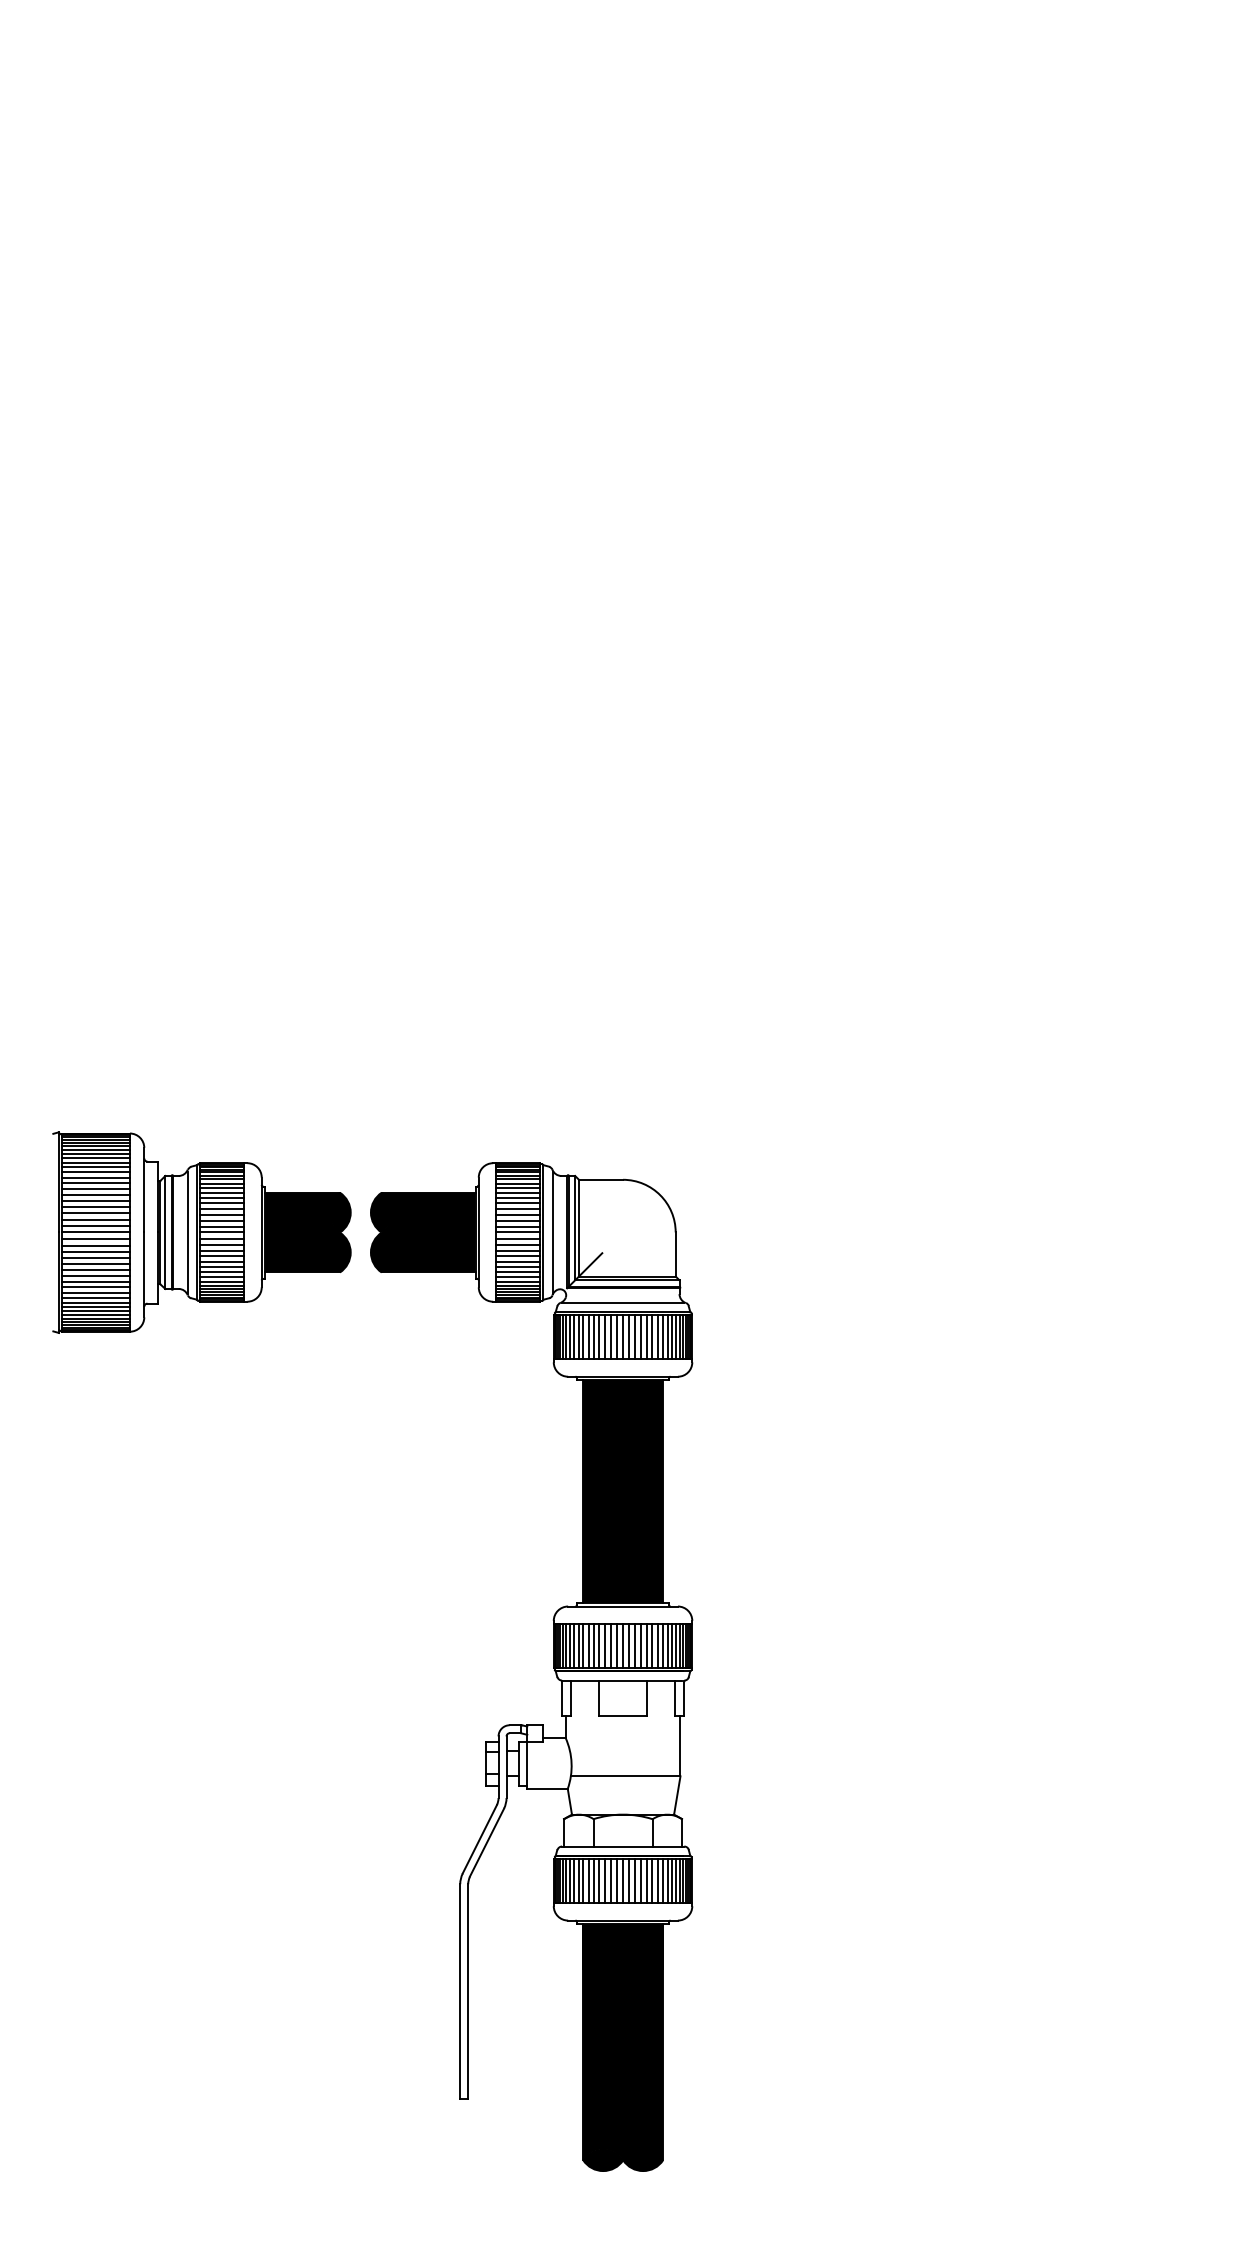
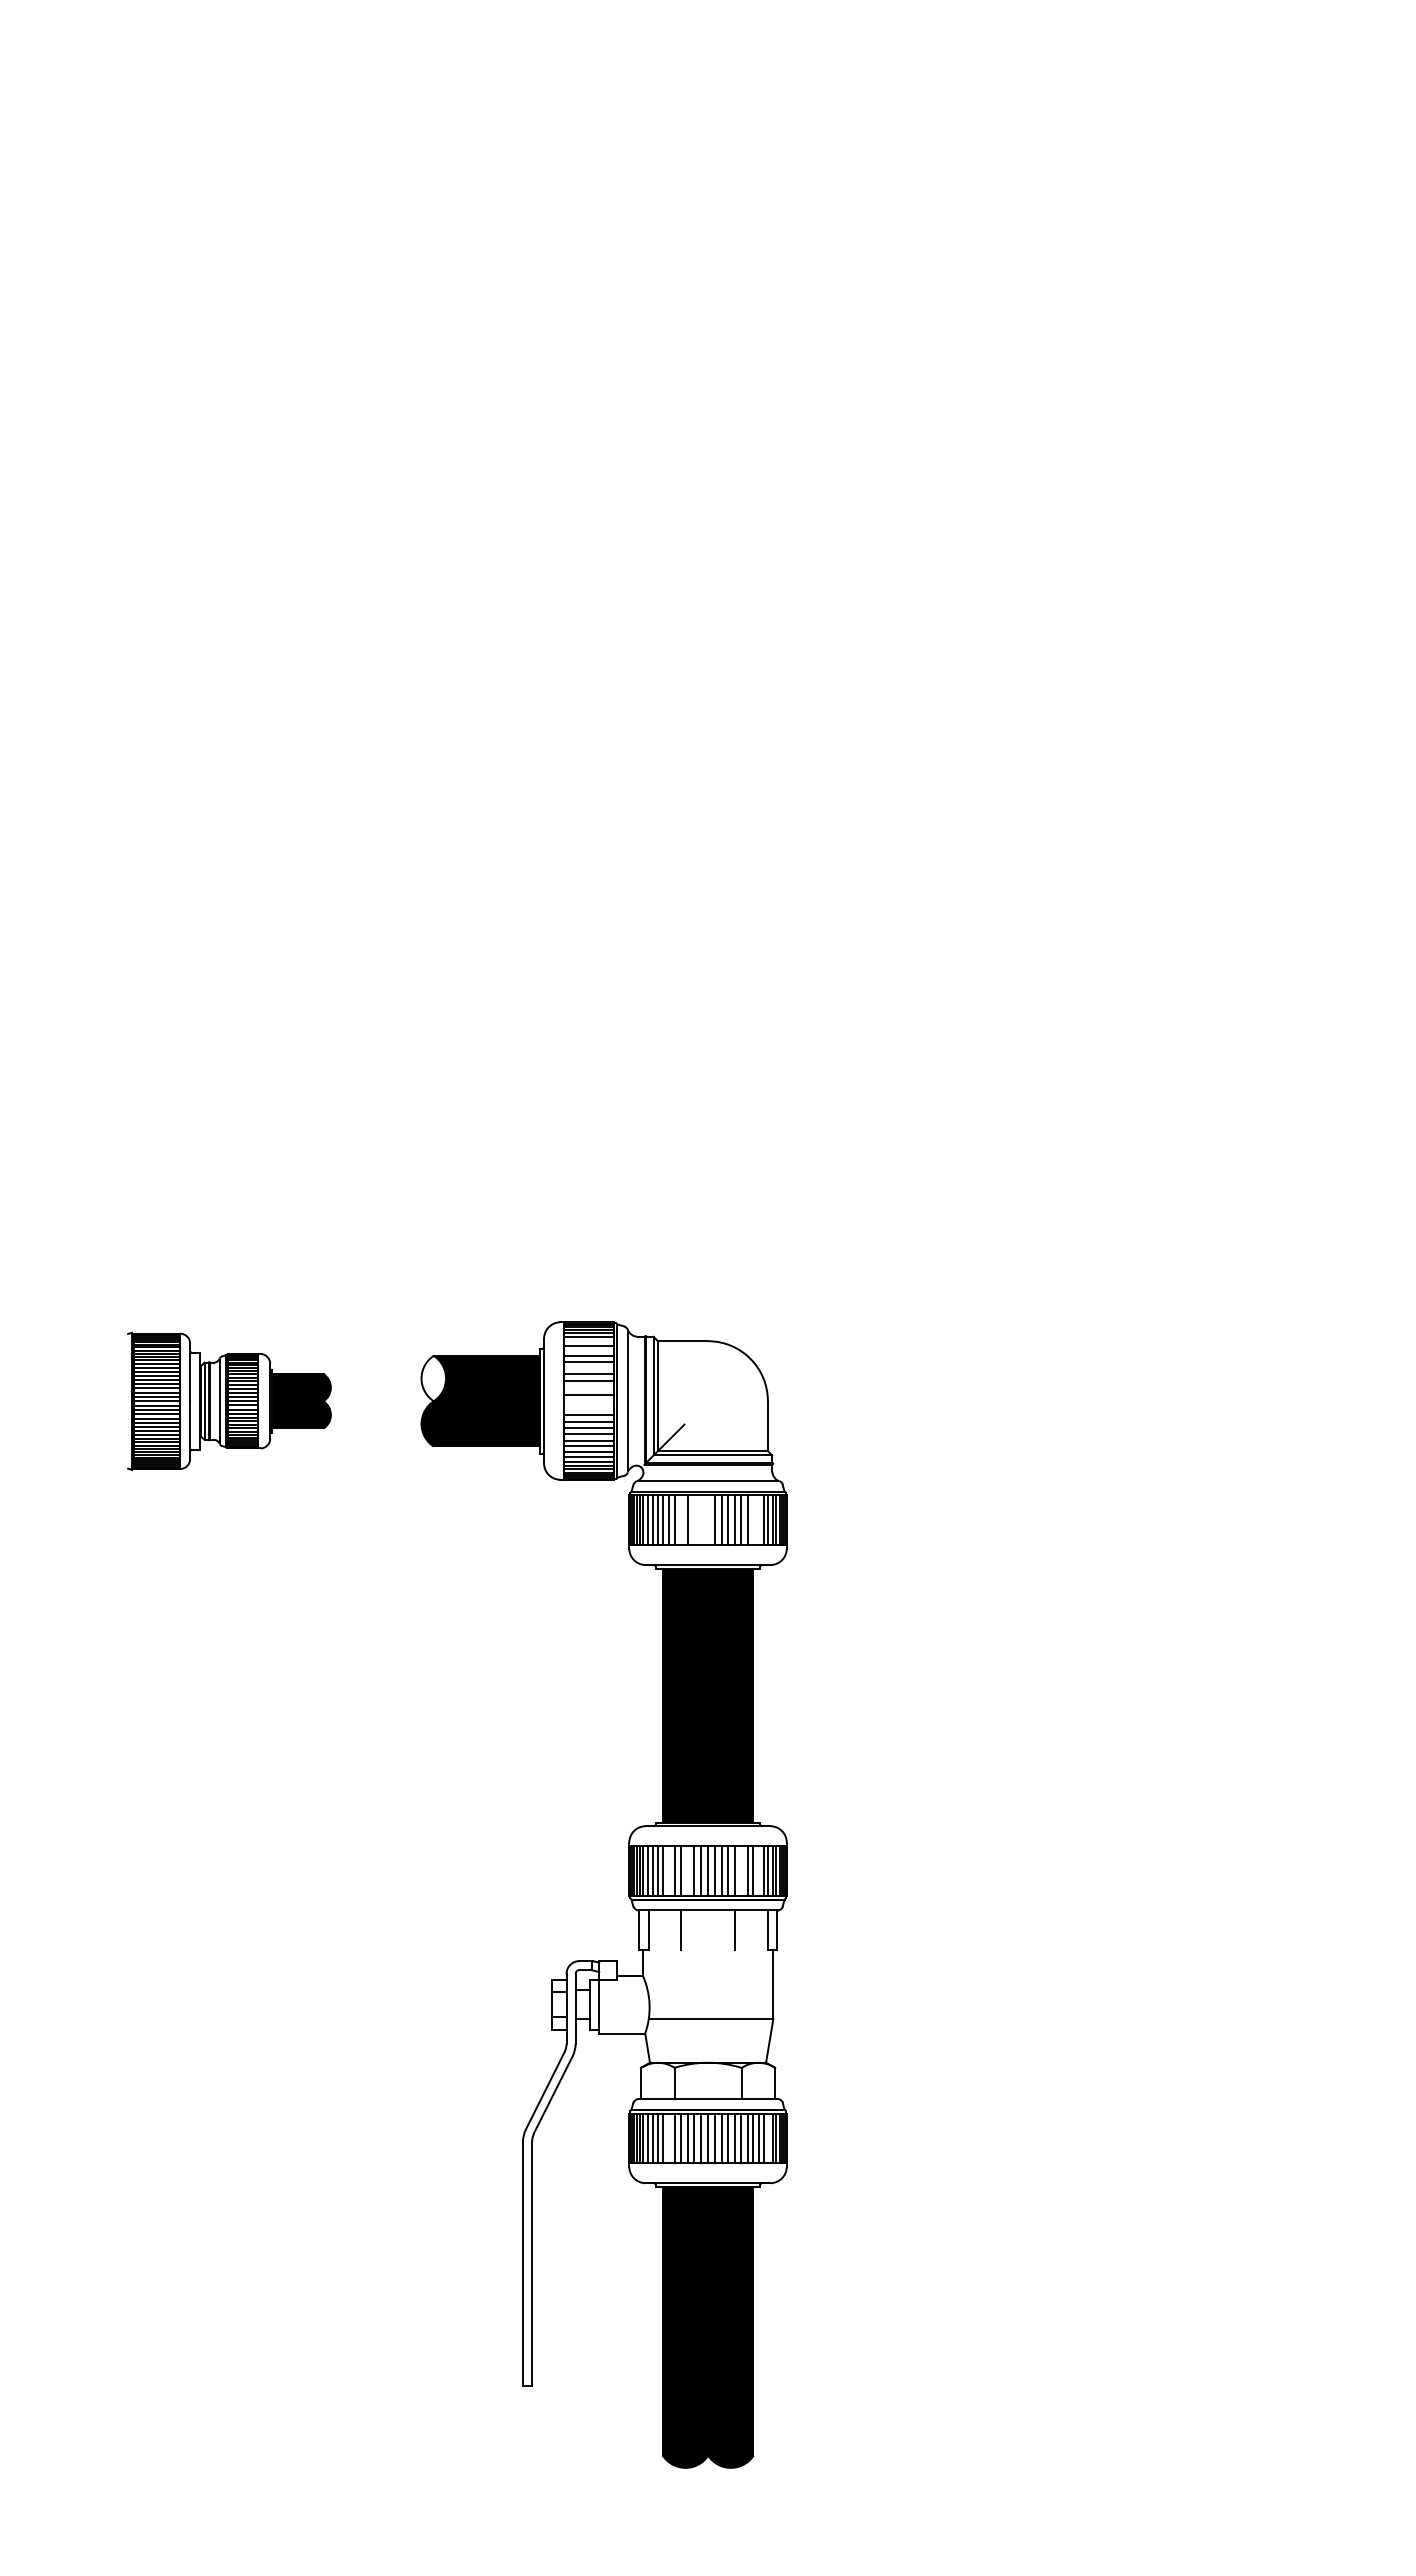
line: (517, 1179) -> (588, 1340), removed
line: (517, 1187) -> (588, 1350), removed
line: (517, 1203) -> (588, 1368), removed
fill: (381, 1212) -> (433, 1378), removed
line: (517, 1220) -> (588, 1387), removed
part: (202, 1232) -> (229, 1401), size x0.6
line: (517, 1232) -> (588, 1401), removed
line: (517, 1238) -> (588, 1407), removed
line: (599, 1337) -> (681, 1520), removed
line: (611, 1337) -> (694, 1520), removed
line: (617, 1337) -> (701, 1520), removed
line: (623, 1337) -> (708, 1520), removed
line: (663, 1337) -> (753, 1520), removed
line: (667, 1337) -> (758, 1520), removed
line: (588, 1645) -> (668, 1870), removed
line: (604, 1645) -> (687, 1870), removed
line: (652, 1645) -> (741, 1870), removed
line: (667, 1645) -> (758, 1870), removed
line: (622, 1715) -> (707, 1950), removed
line: (588, 1881) -> (668, 2138), removed
line: (676, 1881) -> (768, 2138), removed

